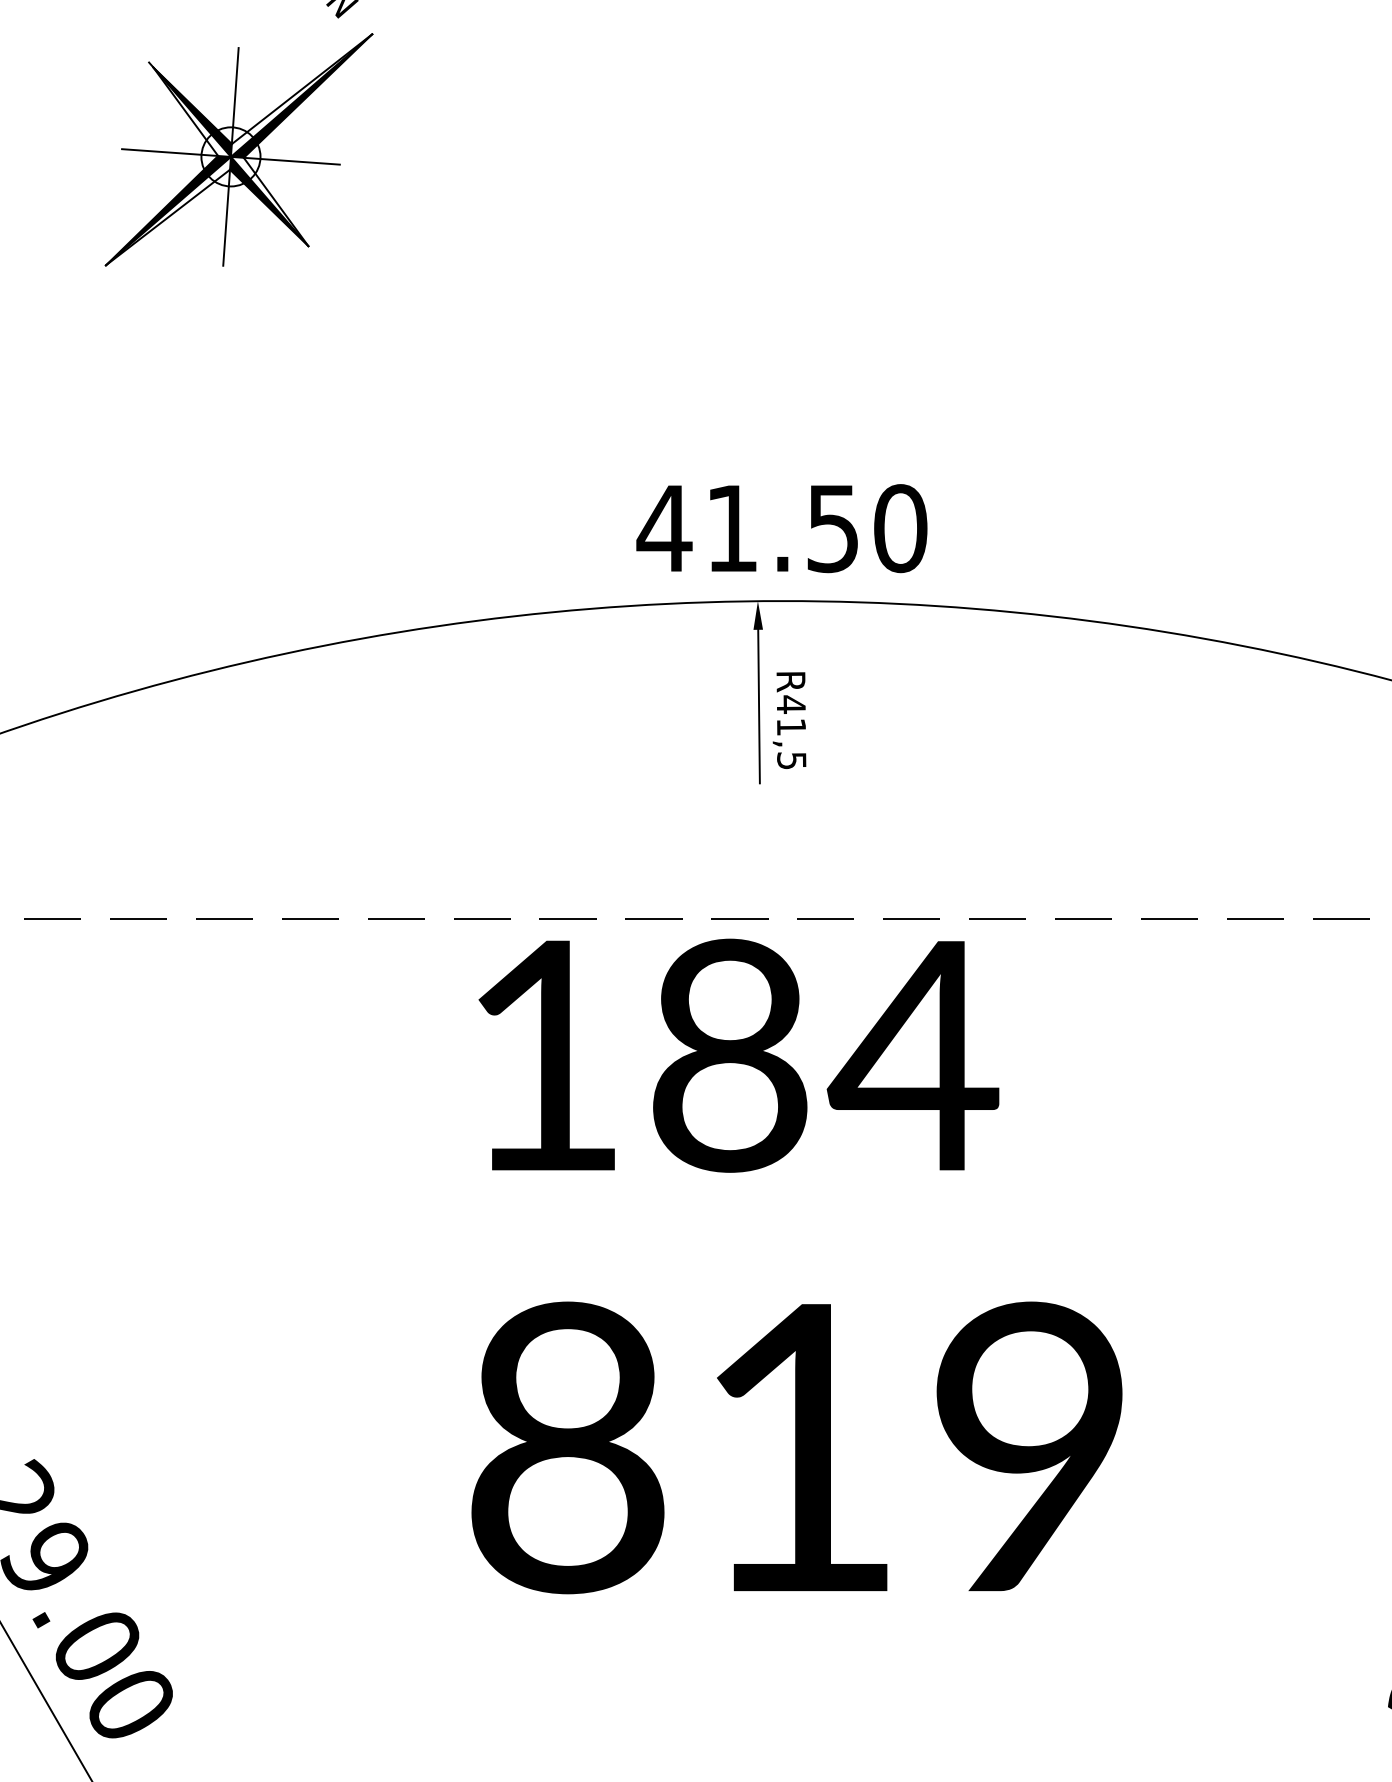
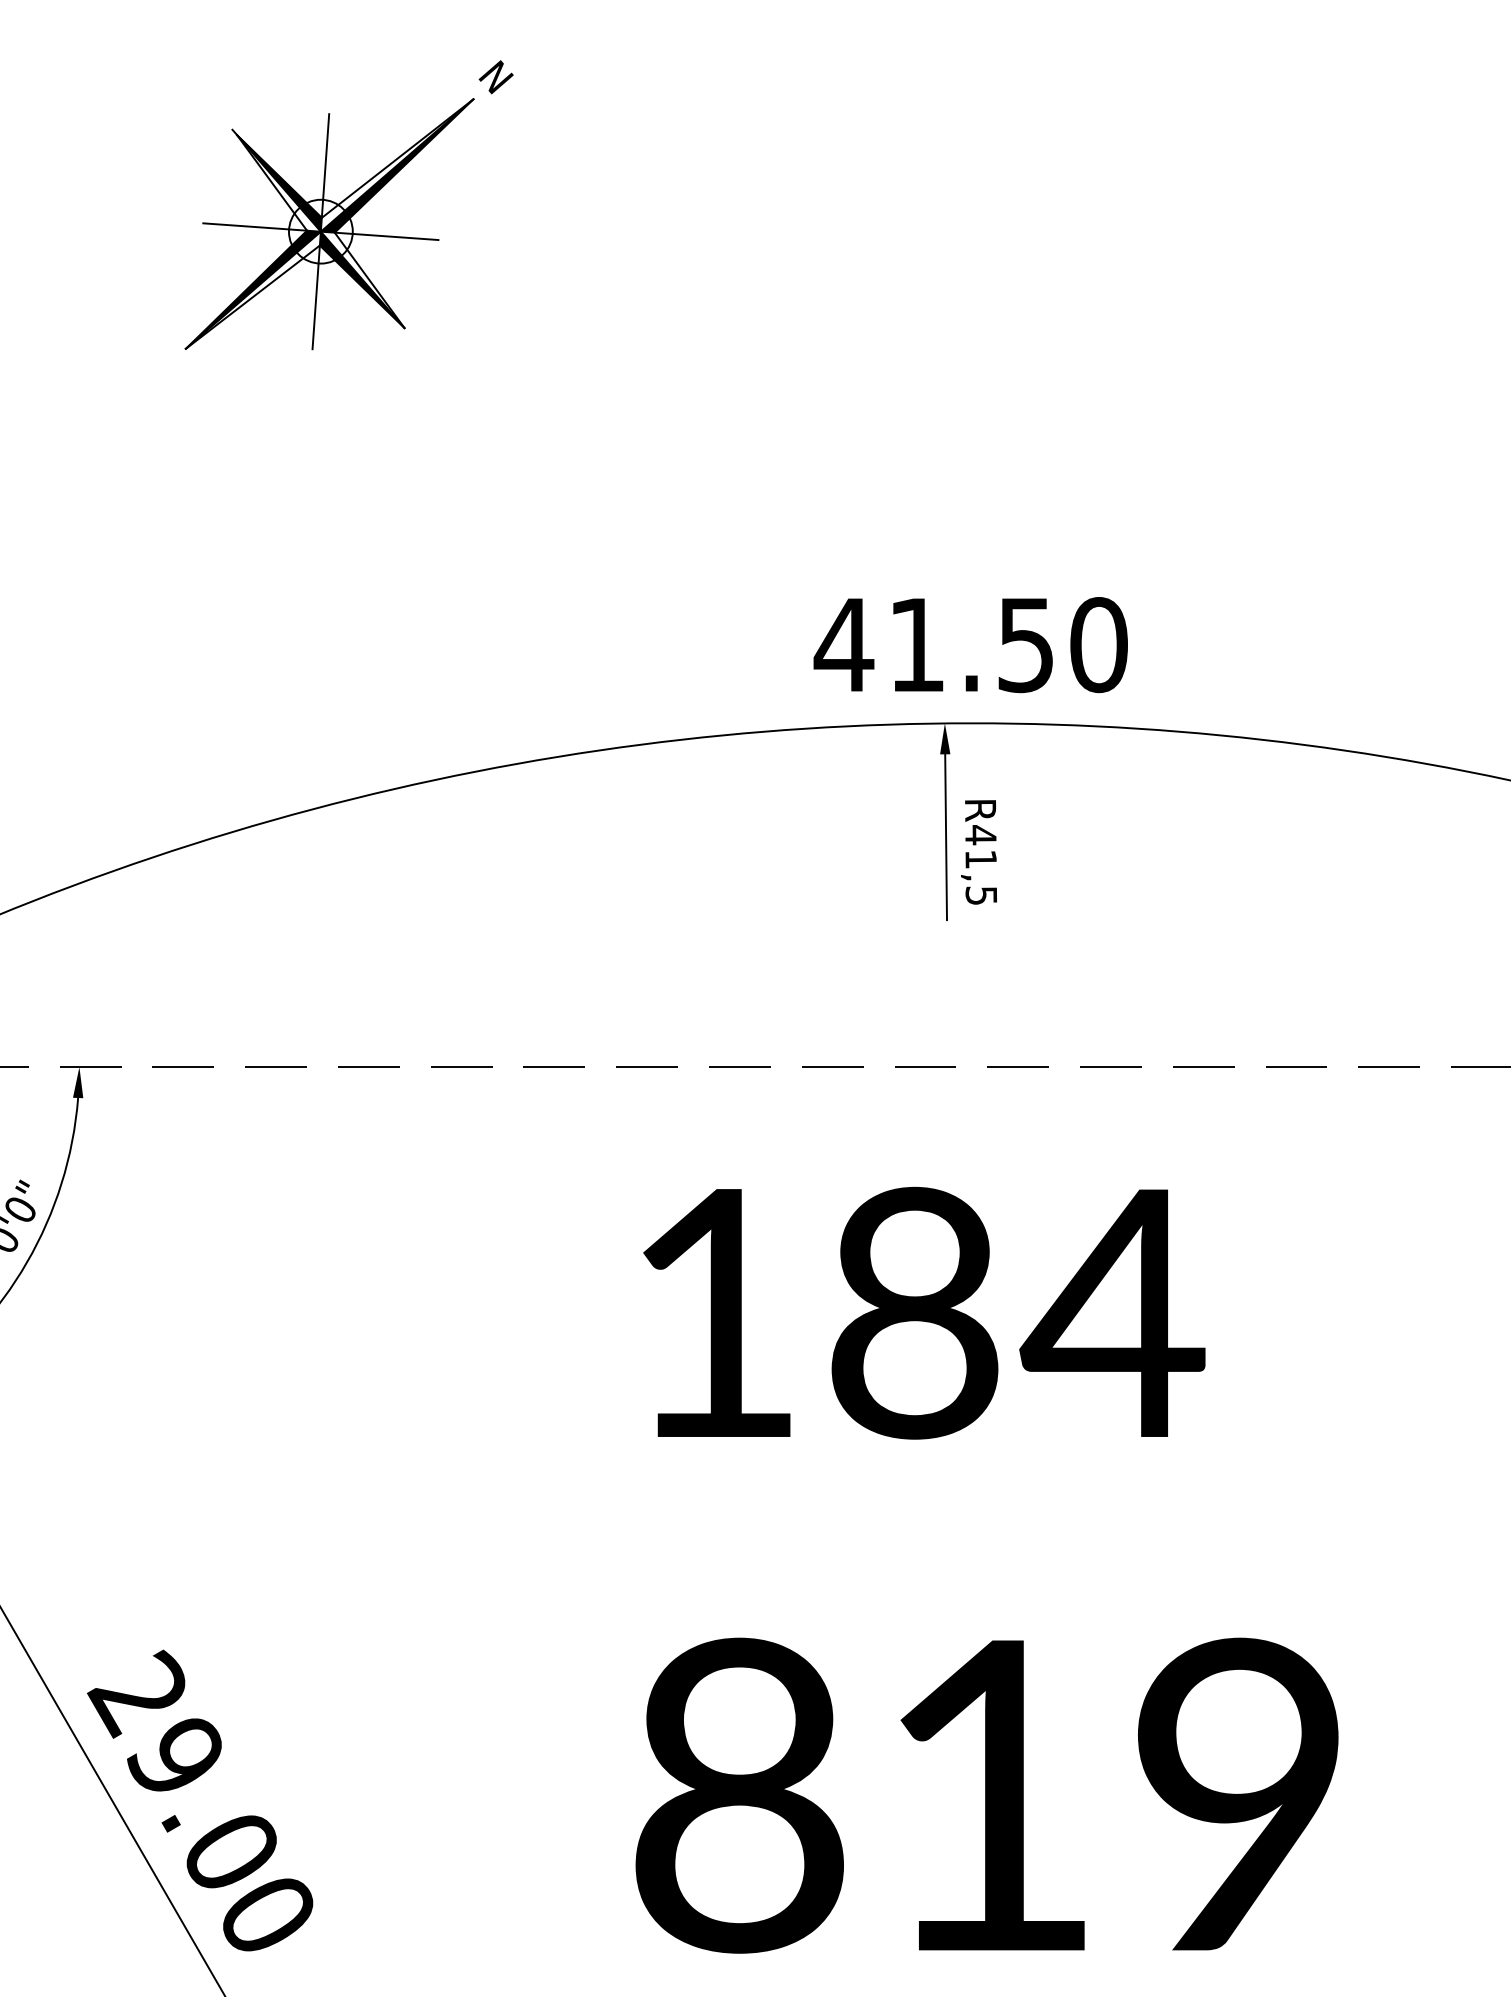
part: (238, 150) -> (329, 224), moved
text: (739, 1055) -> (924, 1312), moved
text: (796, 1447) -> (986, 1795), moved

